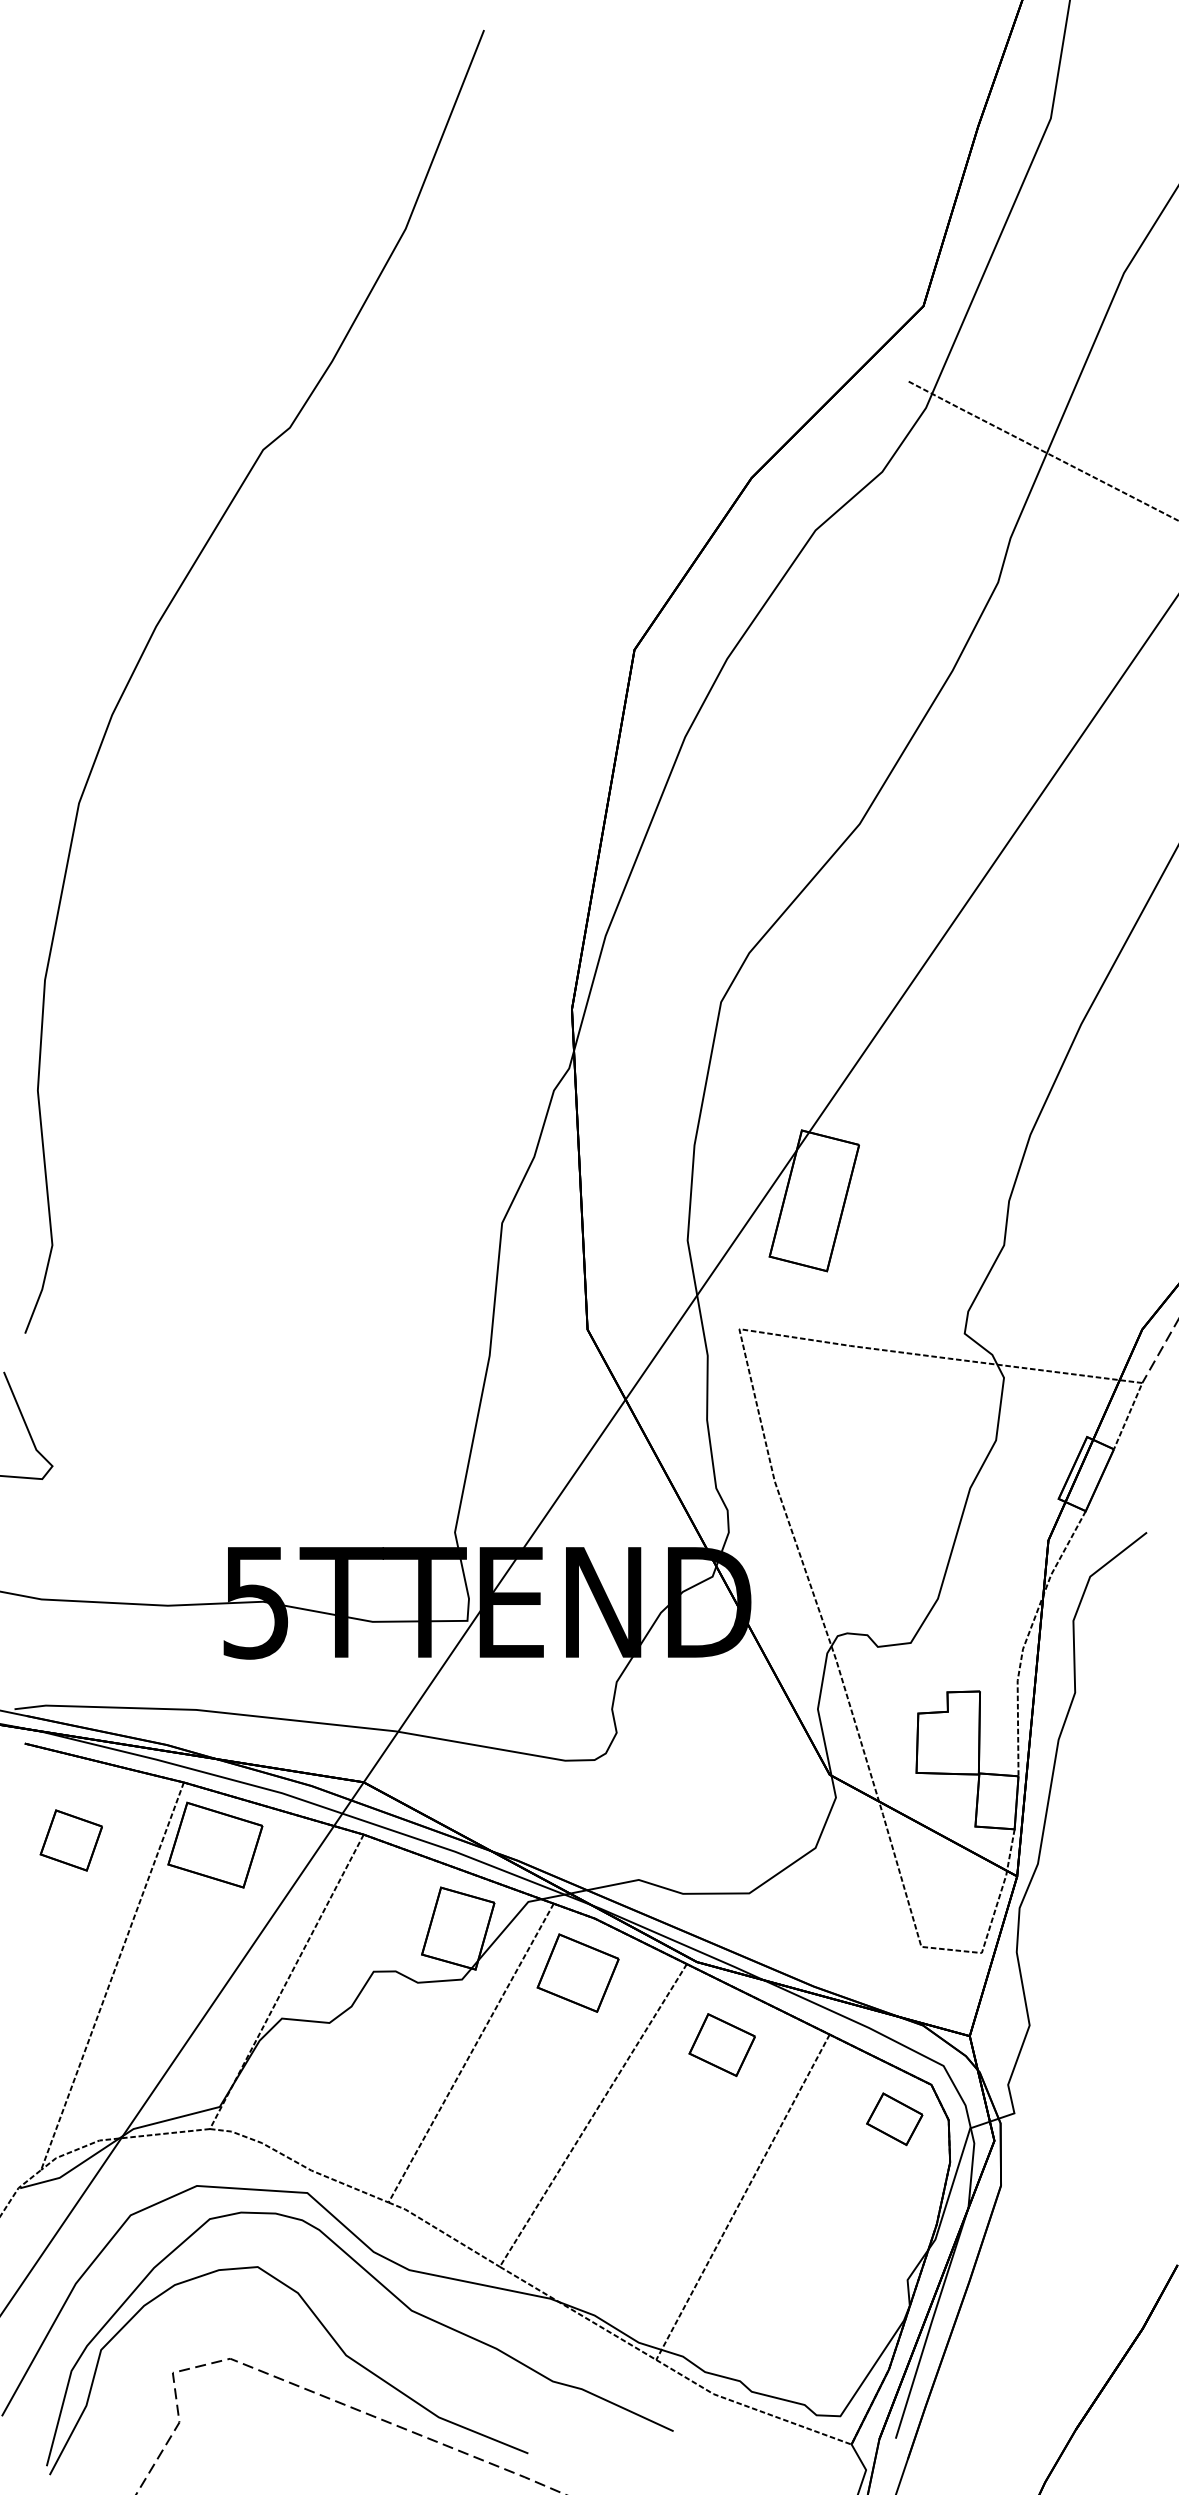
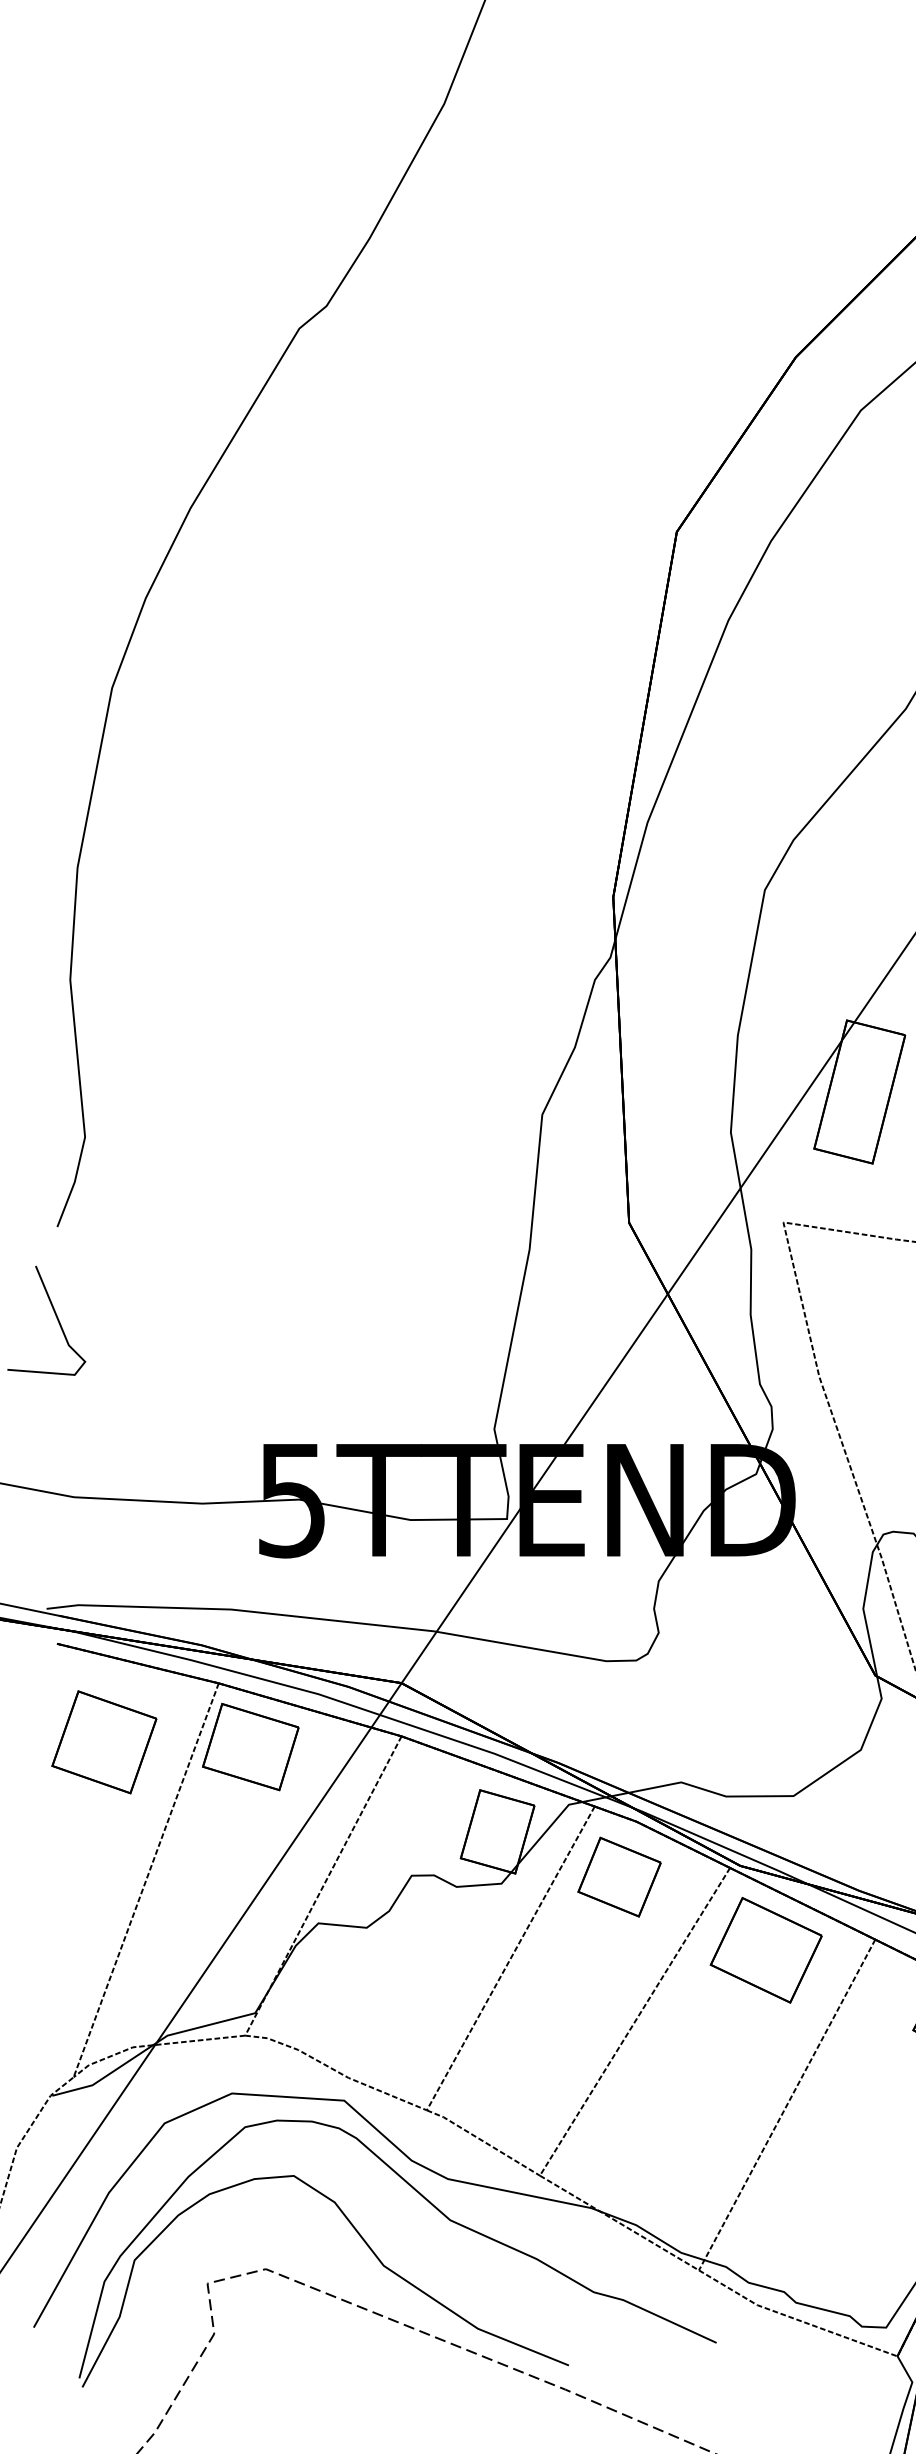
part: (71, 1840) -> (104, 1742), size x1.67
part: (721, 2044) -> (765, 1949), size x1.67

